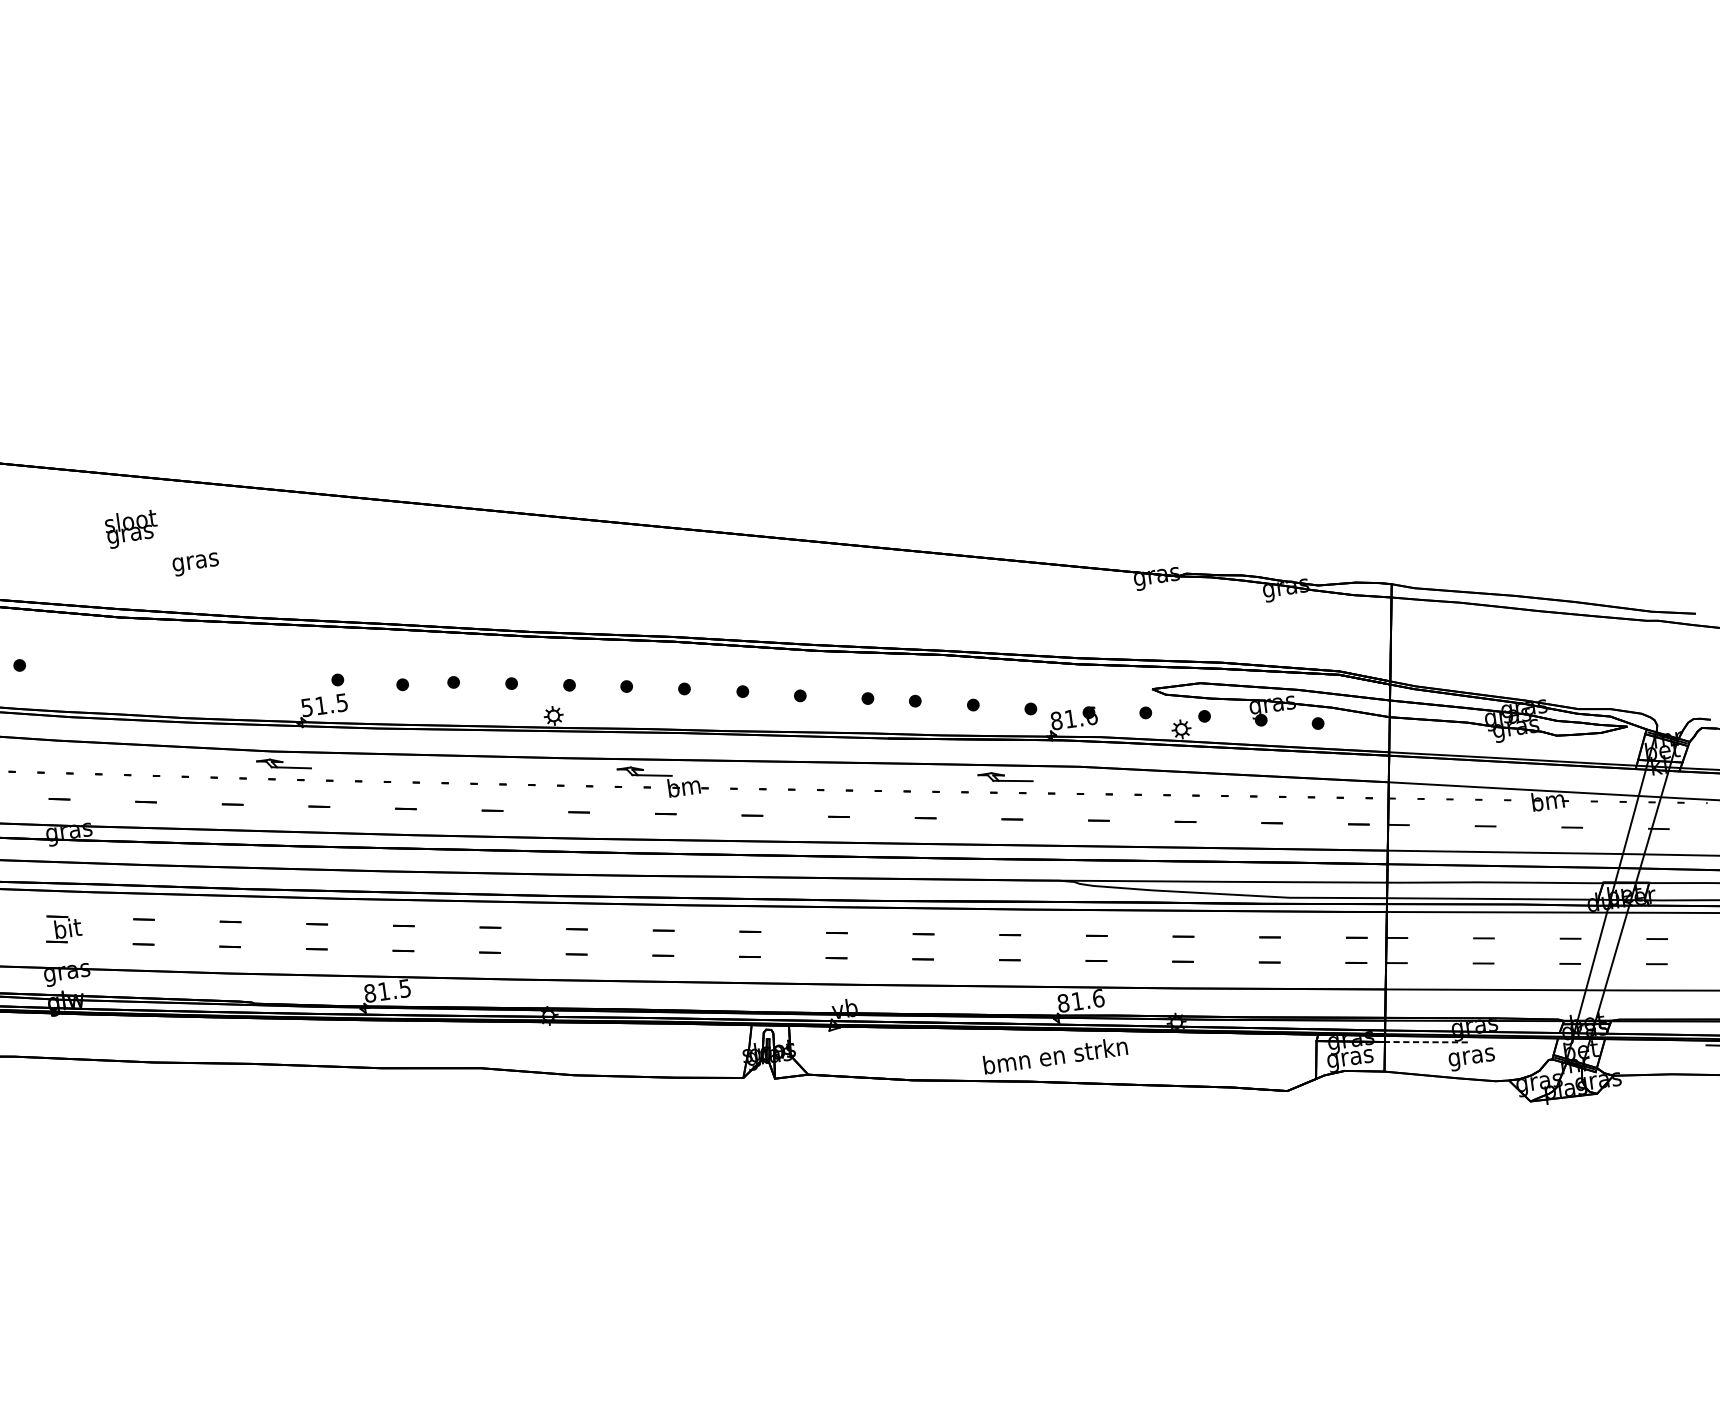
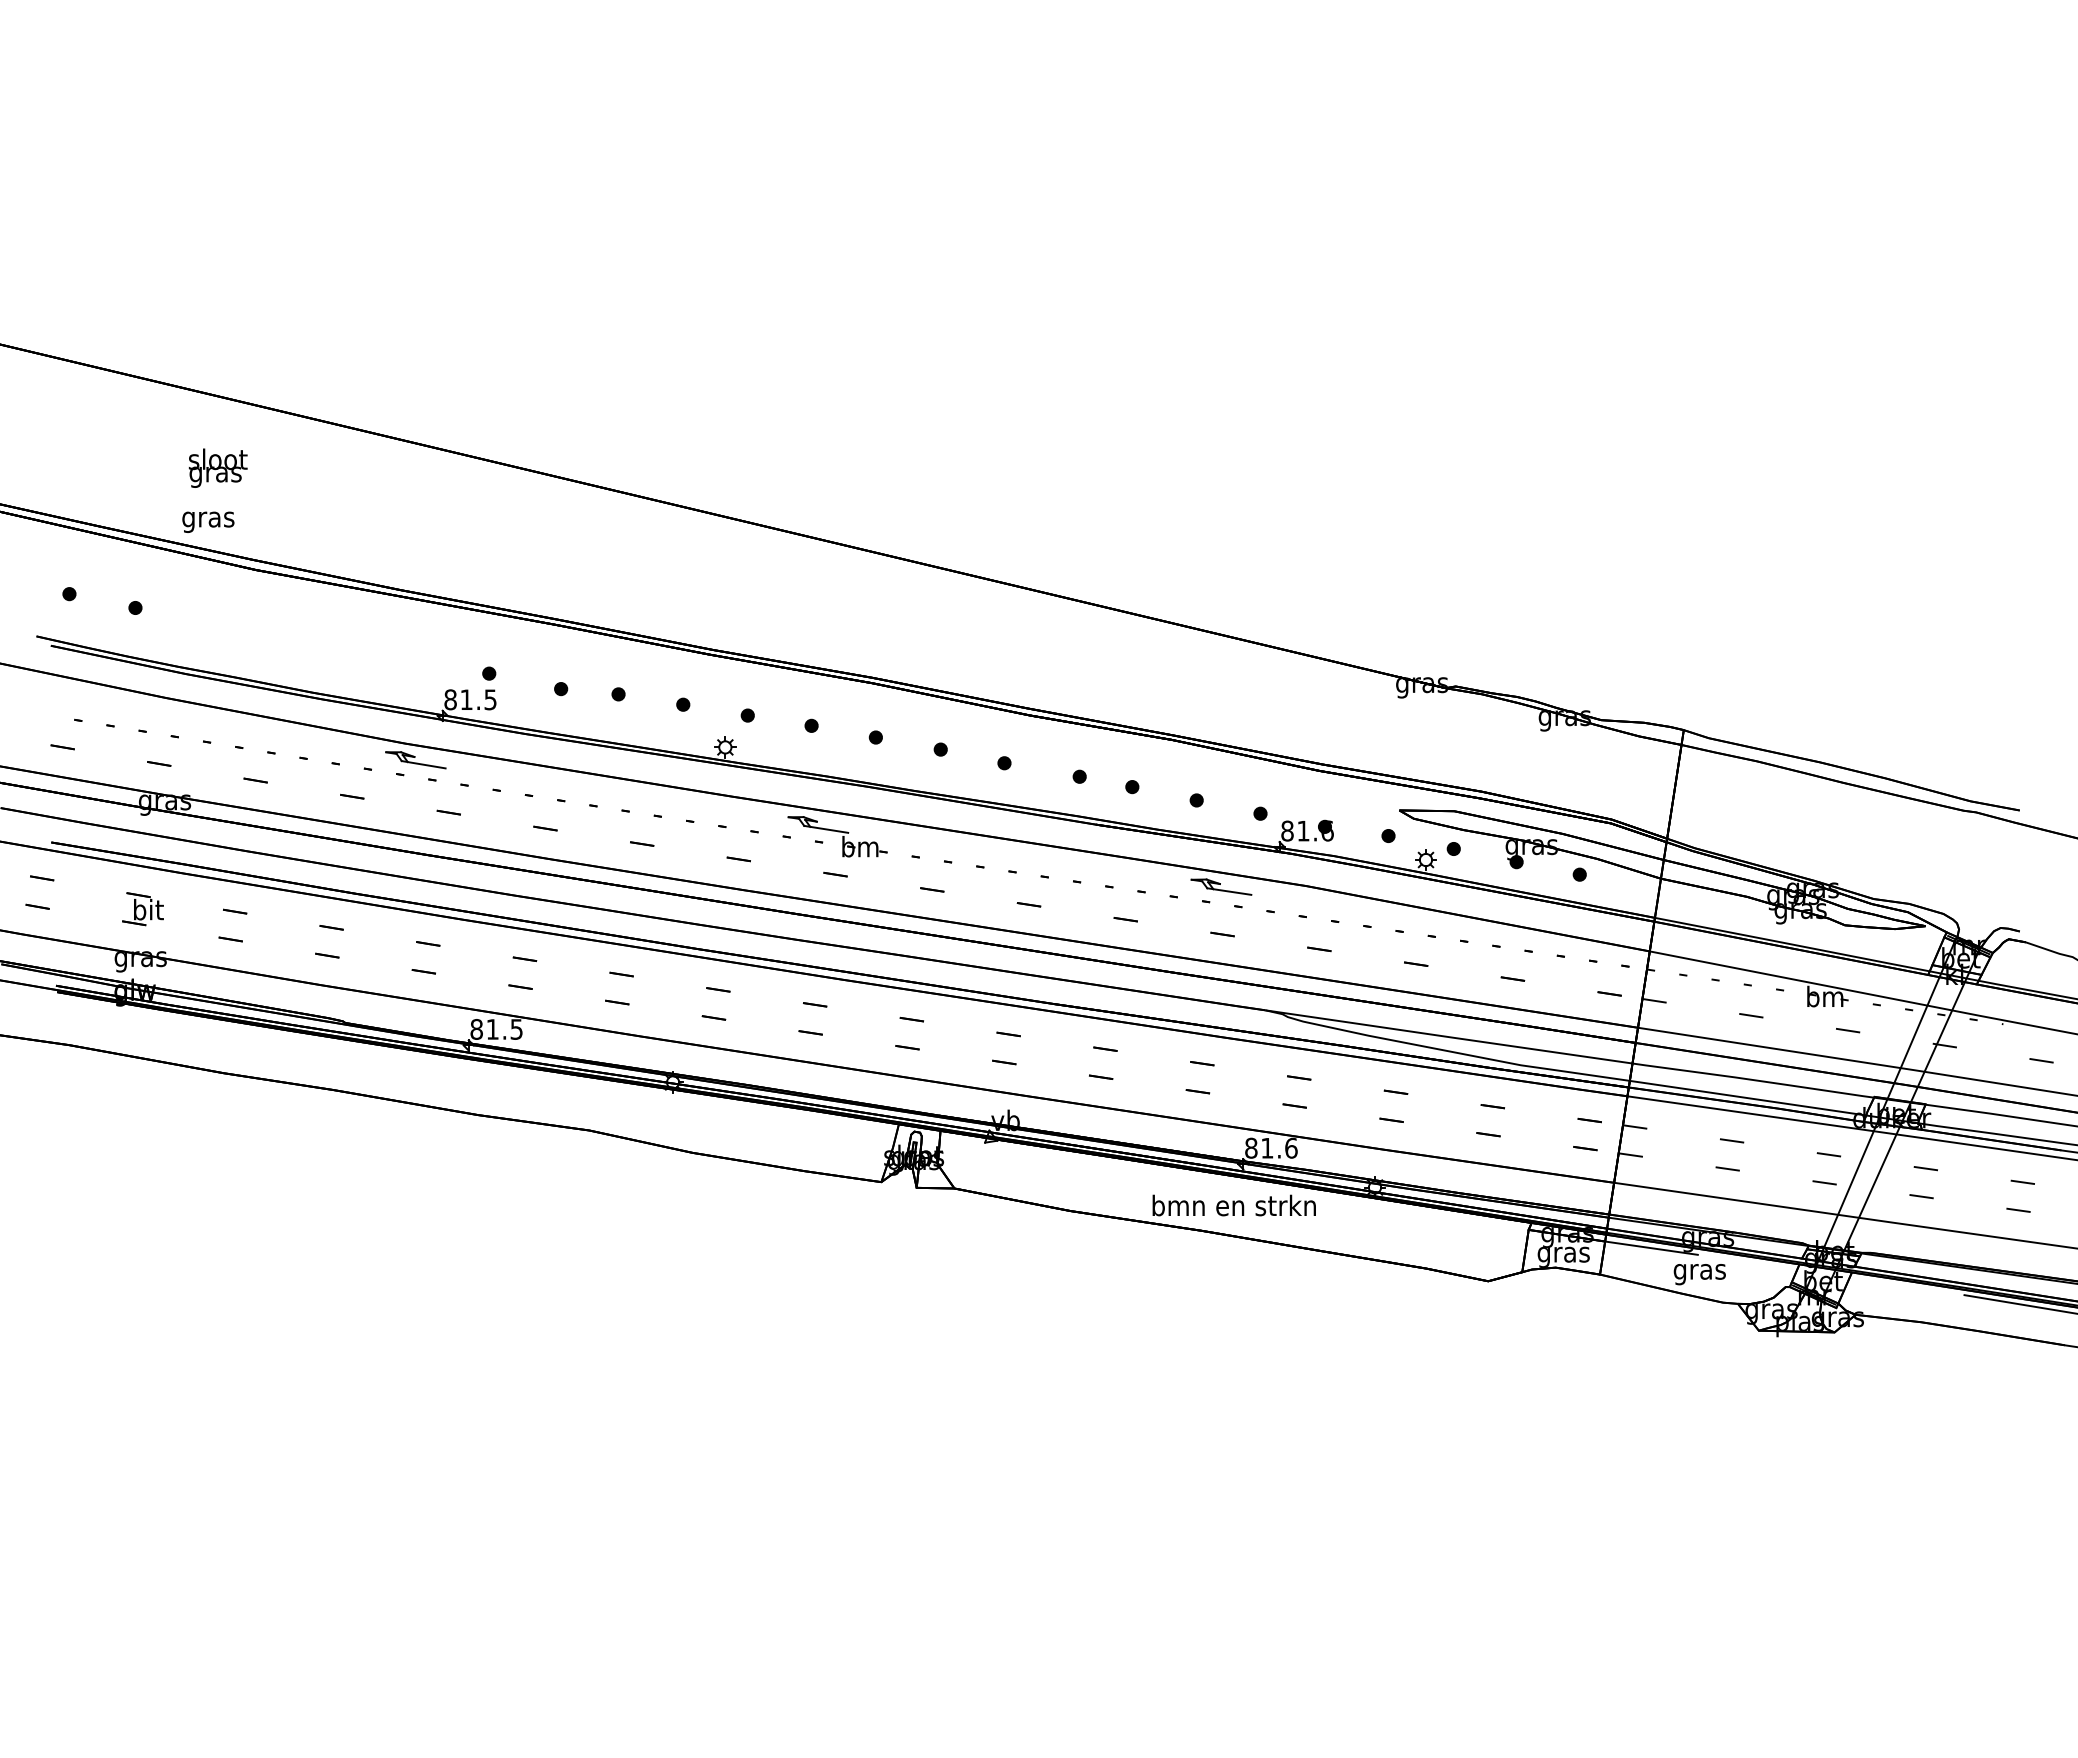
text: (131, 528) -> (217, 467), moved
text: (195, 563) -> (208, 521), moved
text: (306, 707) -> (450, 699), 51.5 -> 81.5
line: (1426, 1042) -> (1651, 1248), dashed -> solid

